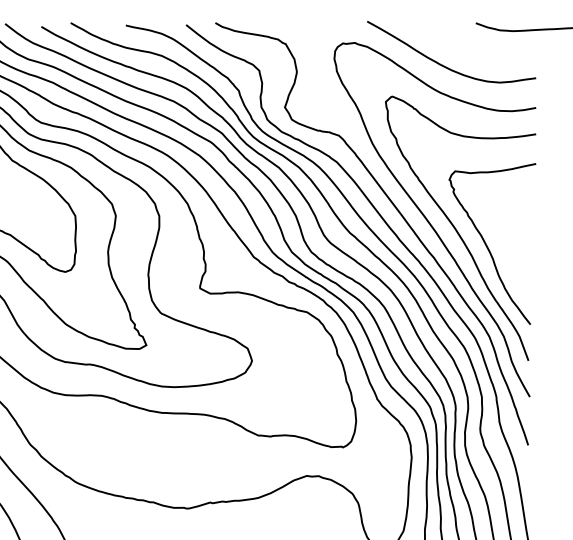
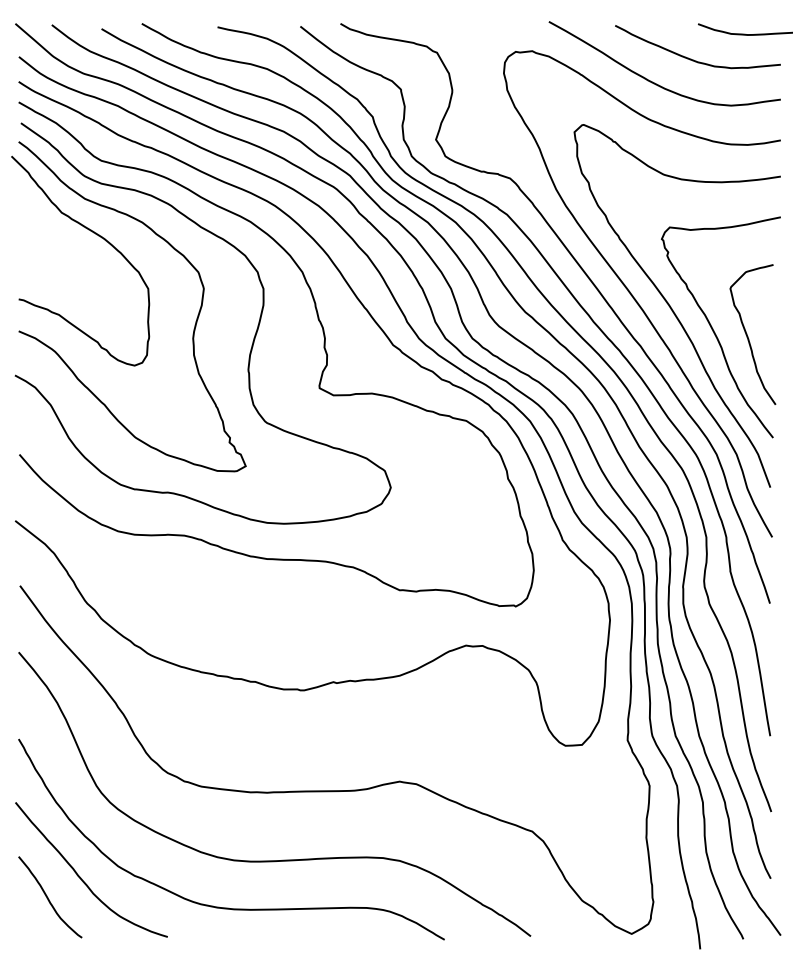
curve: (471, 48) -> (691, 58), added
curve: (512, 250) -> (748, 336), added

